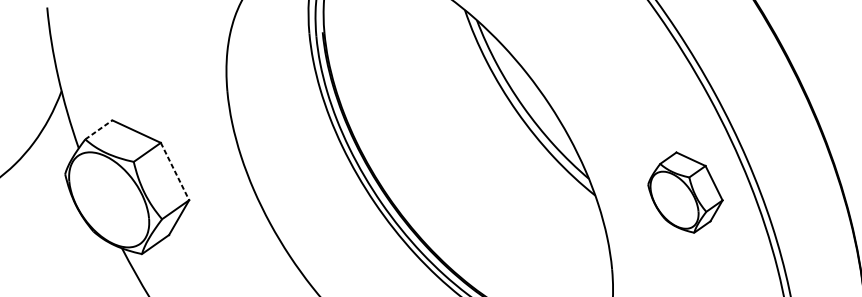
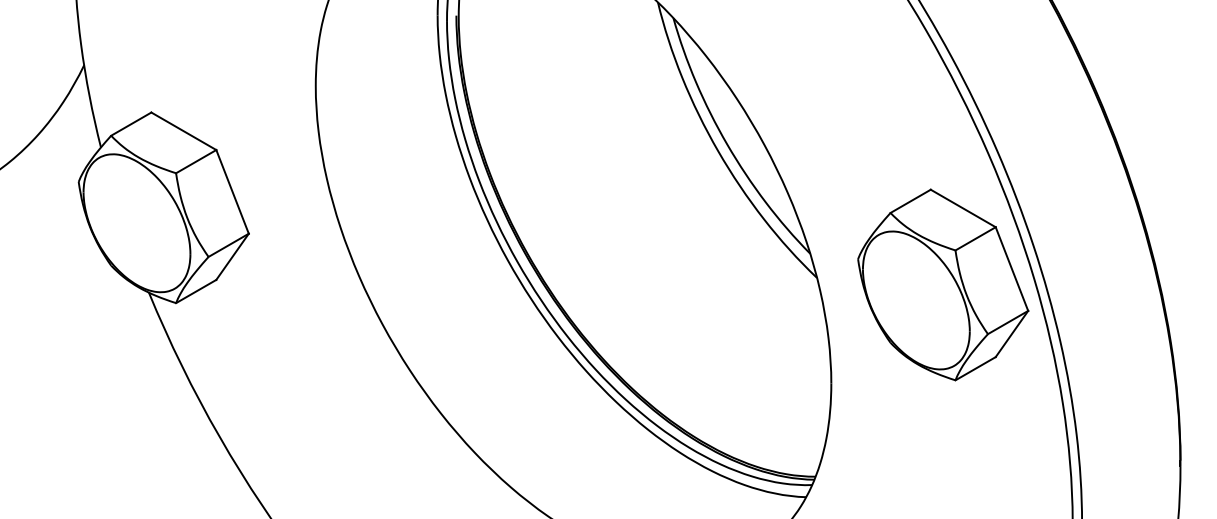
line: (98, 129) -> (131, 123), dashed -> solid
line: (174, 171) -> (232, 191), dashed -> solid
part: (685, 192) -> (943, 284), size x1.67

